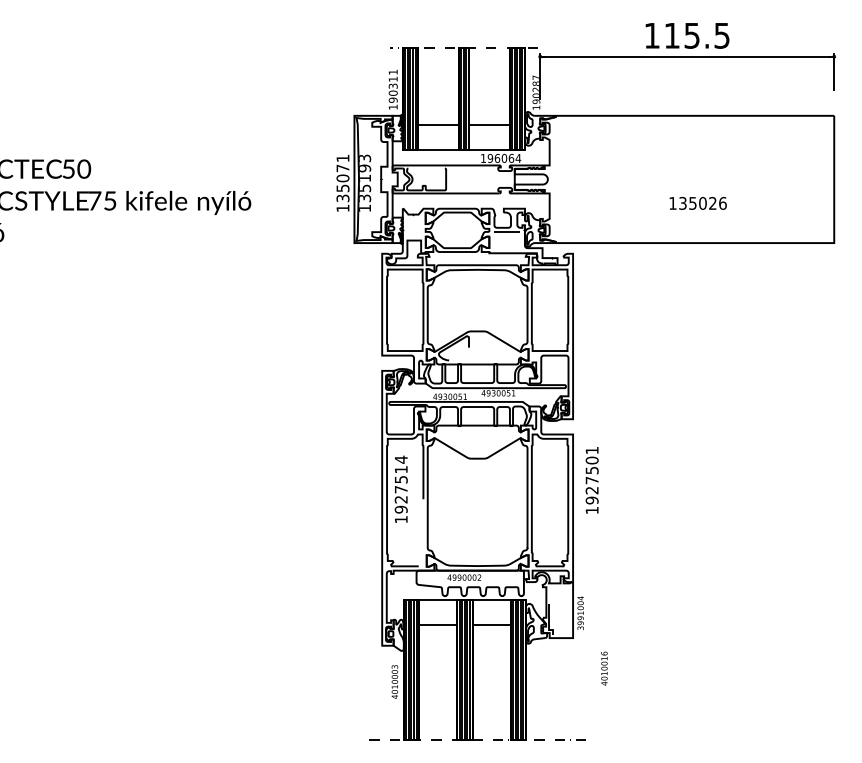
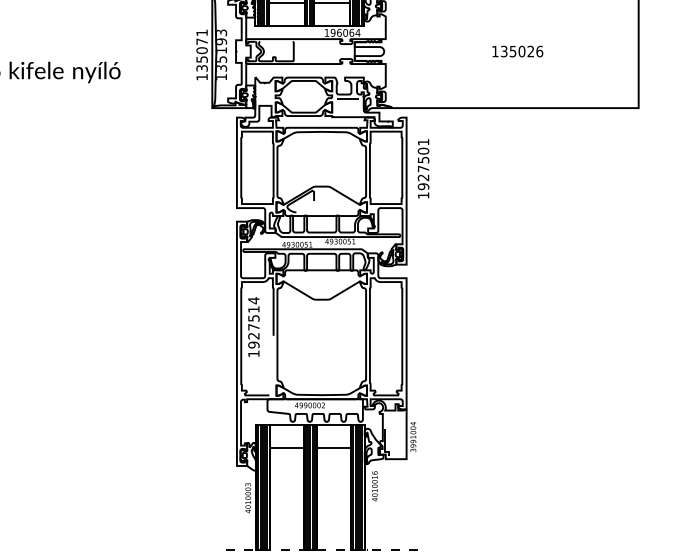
text: (697, 203) -> (517, 51), moved
text: (591, 480) -> (422, 168), moved
text: (604, 668) -> (374, 486), moved

